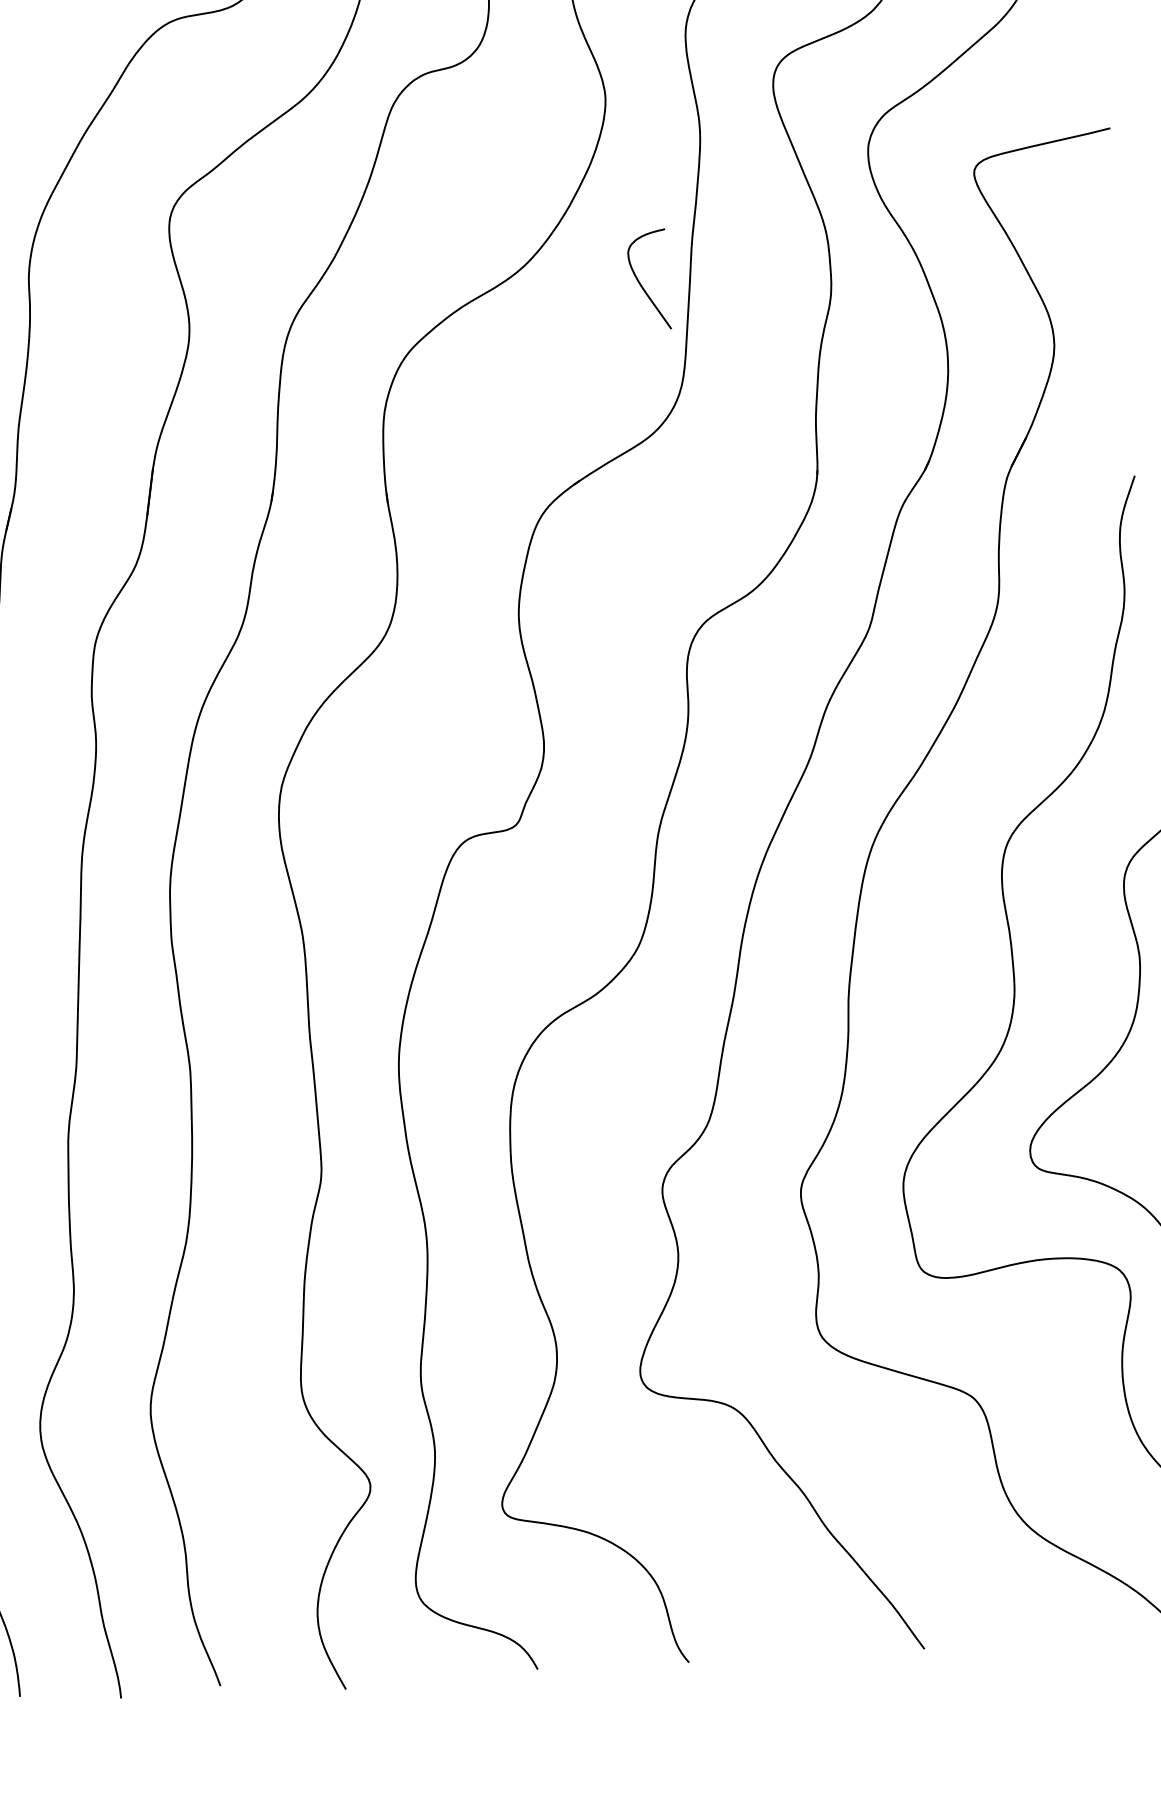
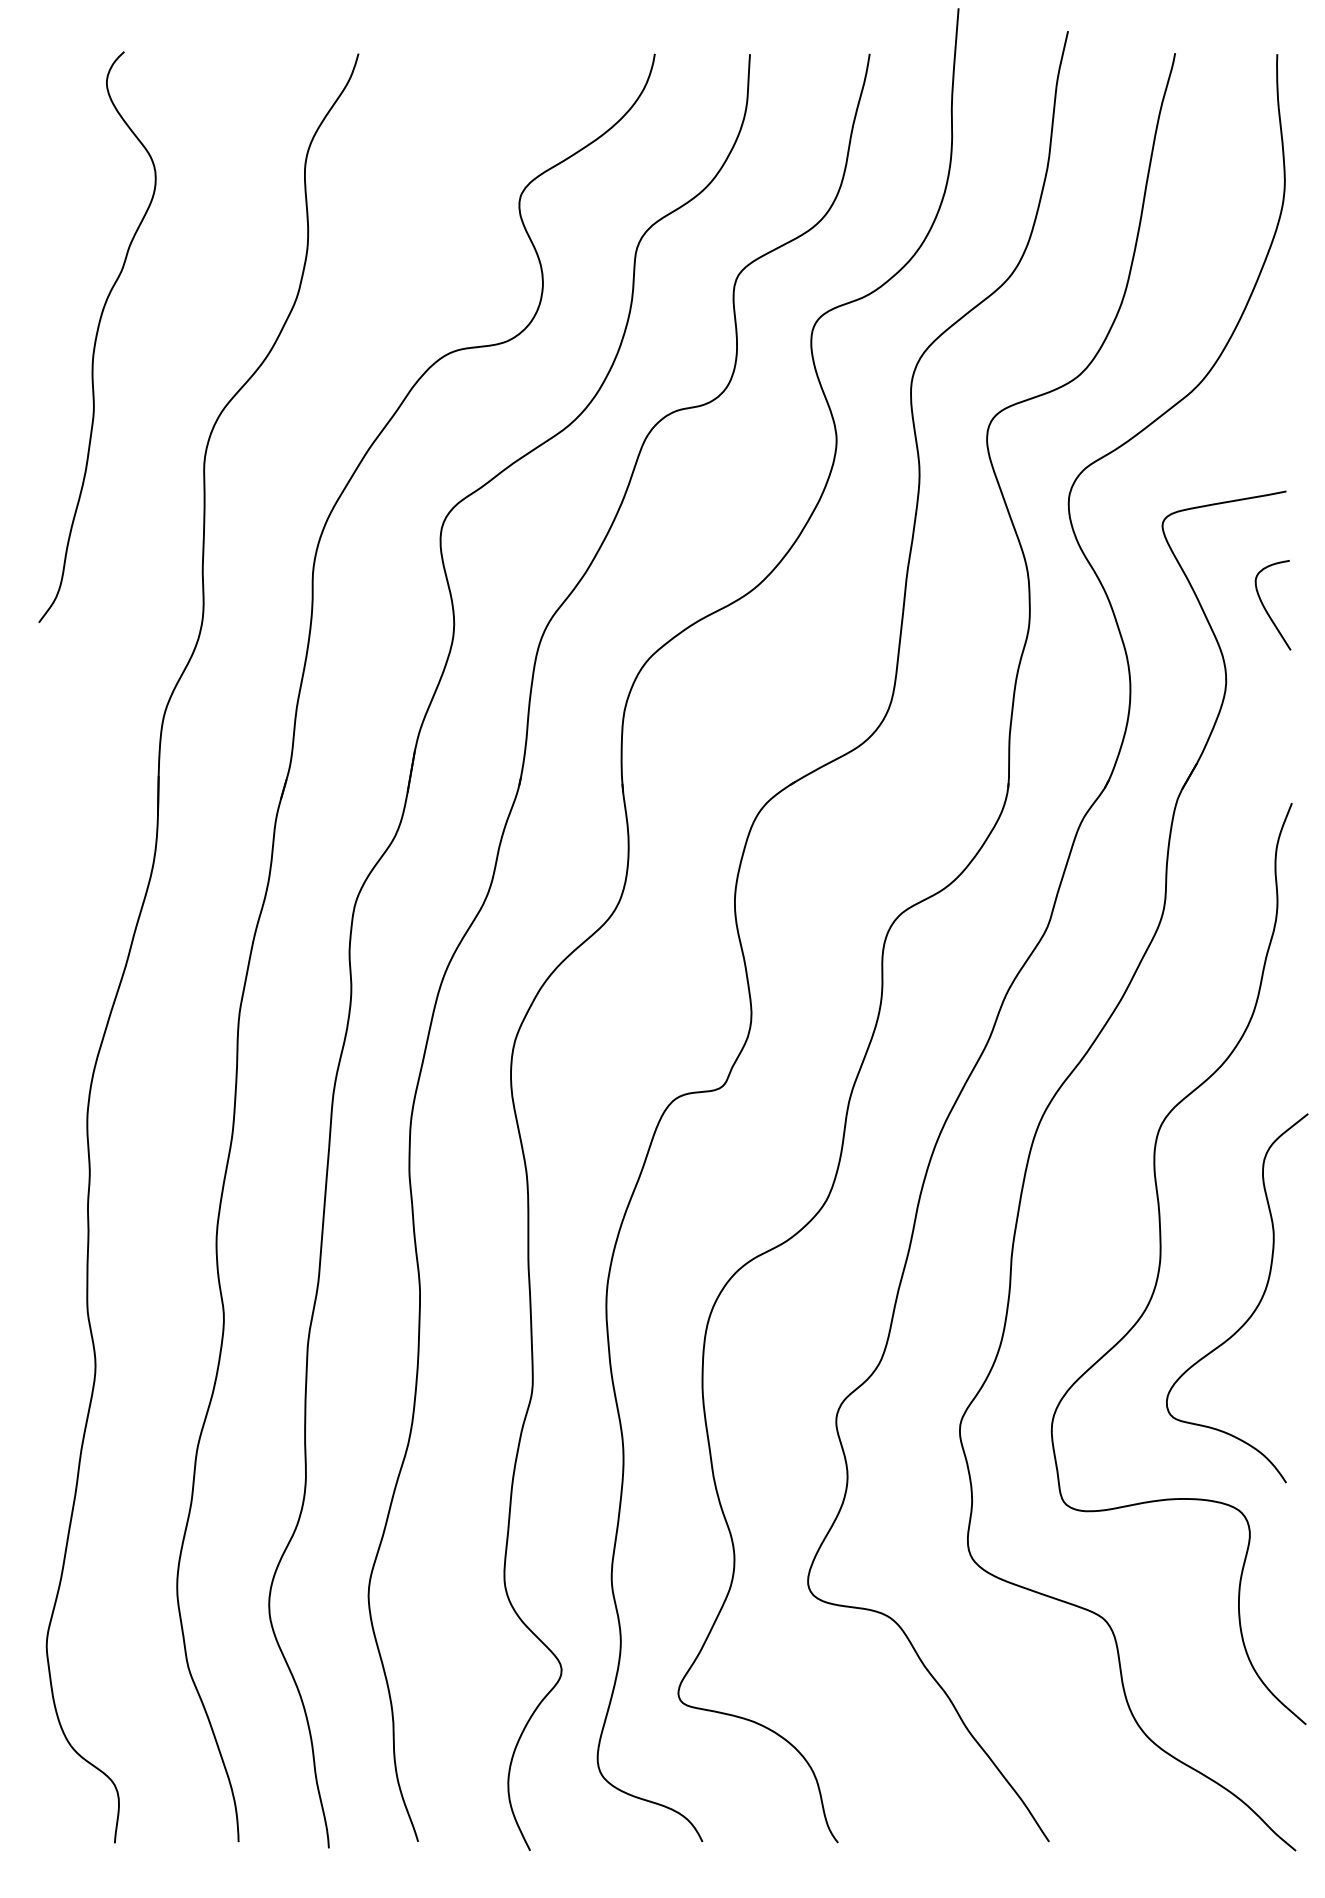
curve: (641, 284) -> (1266, 609), moved

